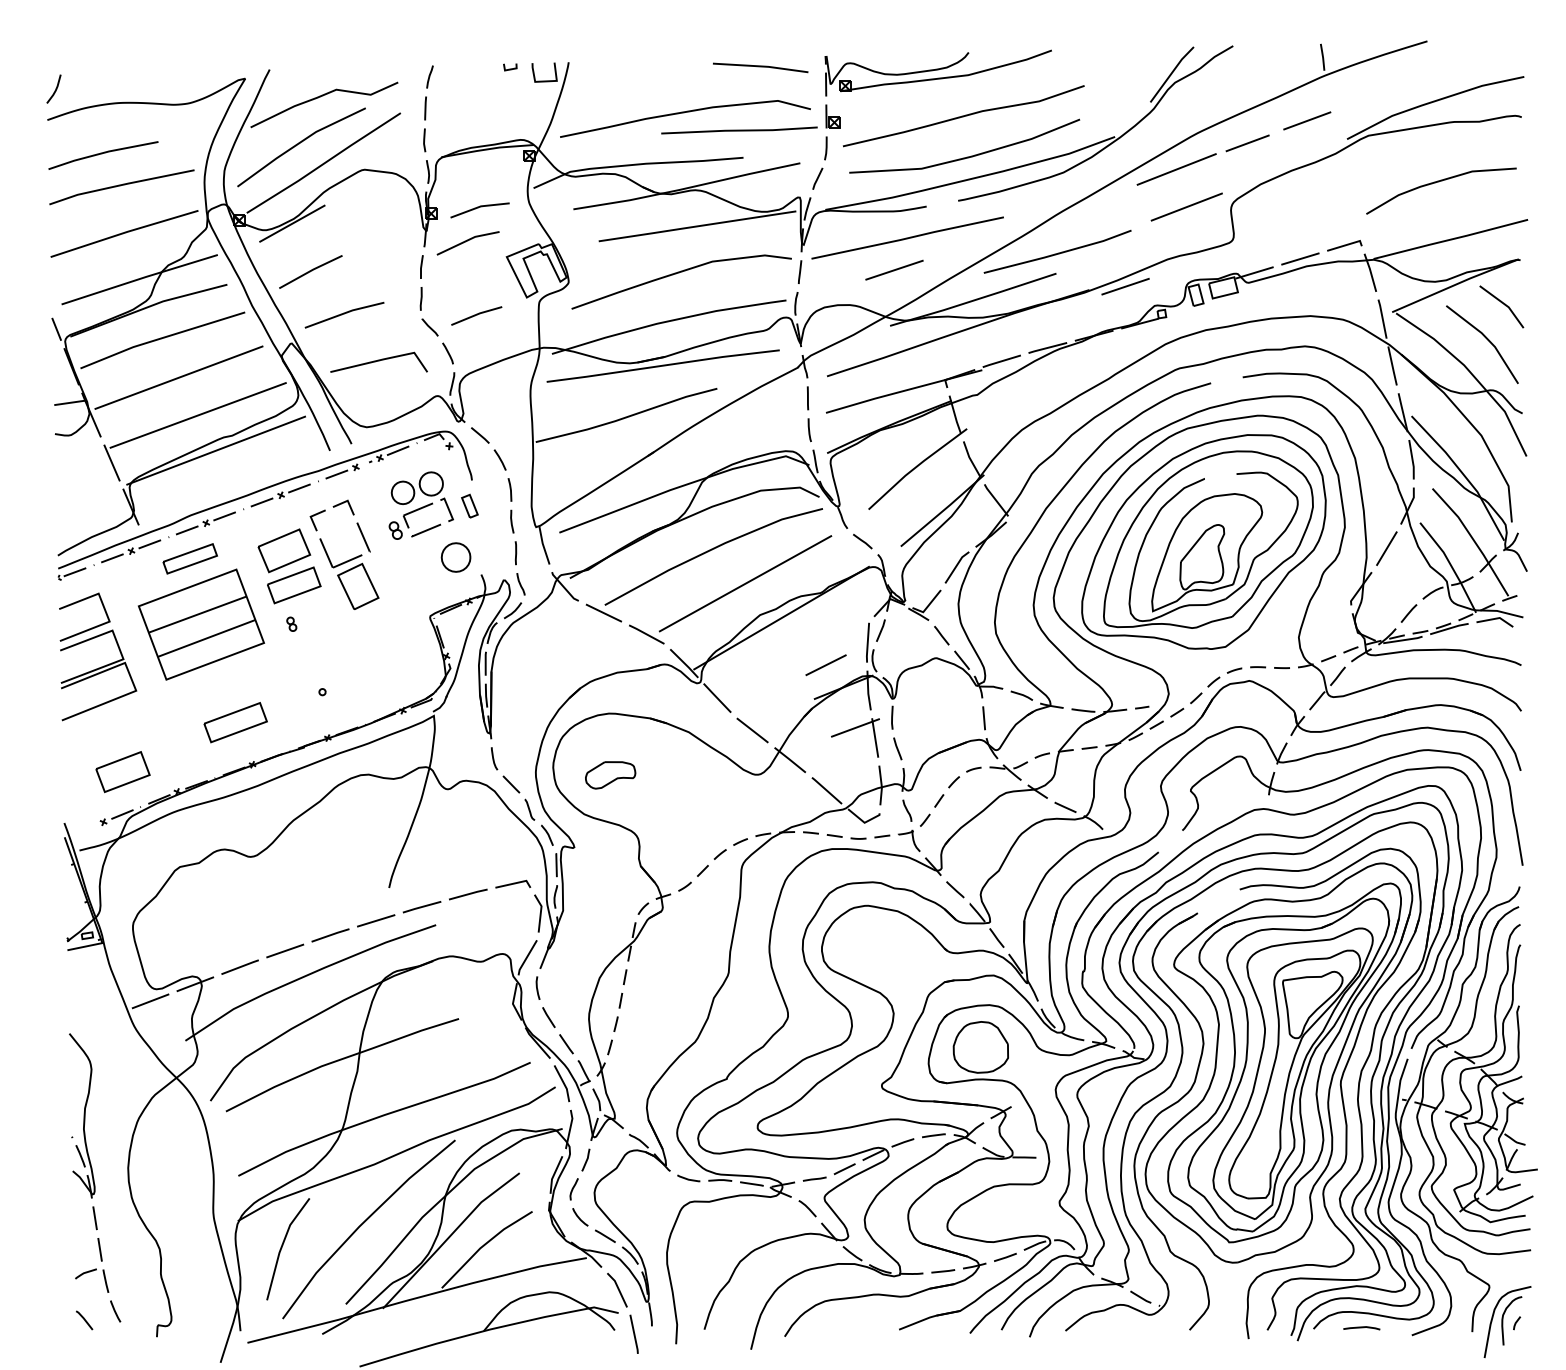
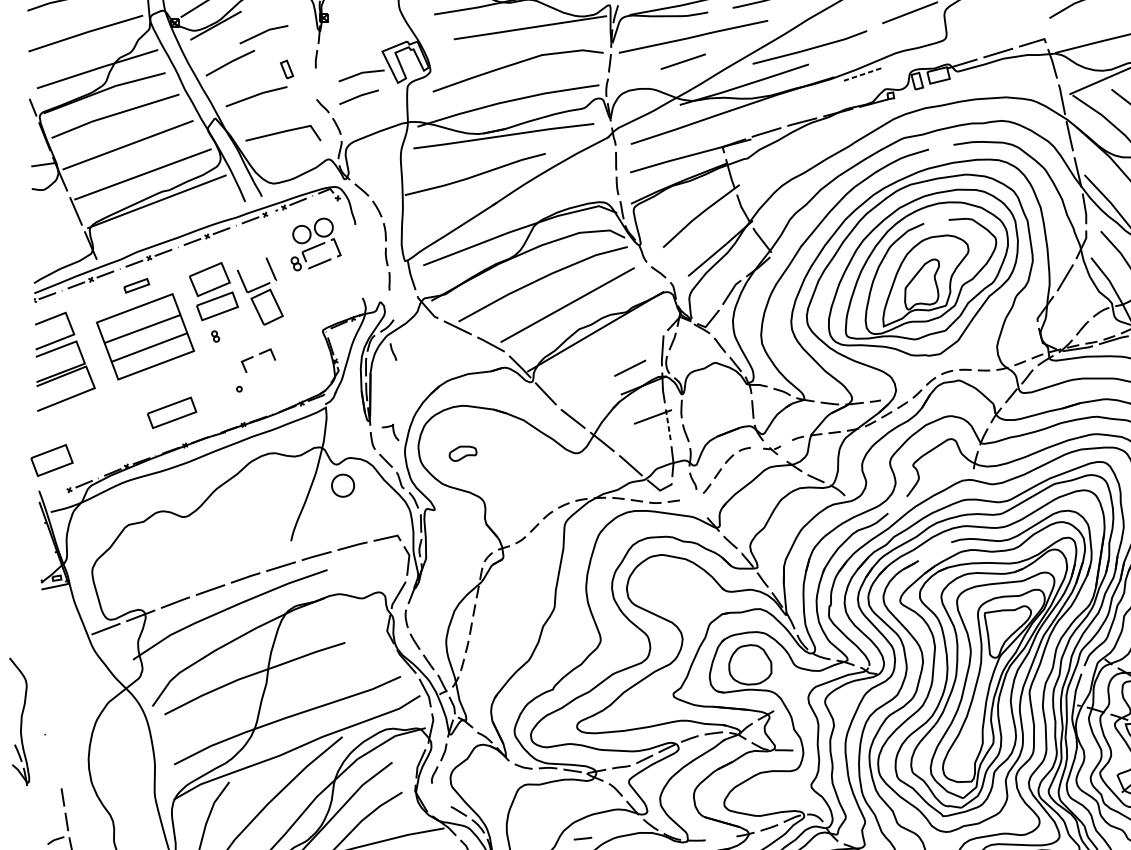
line: (478, 208) -> (360, 74), moved
line: (467, 241) -> (263, 33), moved
line: (1125, 286) -> (862, 74), solid -> dashed
line: (420, 298) -> (315, 83), removed
part: (469, 505) -> (286, 68), moved
part: (325, 511) -> (253, 357), moved
part: (455, 557) -> (342, 485), moved
part: (189, 558) -> (136, 285), size x0.6
curve: (520, 584) -> (393, 352), moved
line: (874, 736) -> (667, 423), solid -> dashed
part: (1008, 770) -> (771, 450), size x0.6
part: (122, 772) -> (51, 460), moved
part: (610, 775) -> (462, 453), size x0.7
part: (909, 840) -> (390, 432), moved
part: (82, 1115) -> (19, 721), moved
curve: (579, 1217) -> (438, 796), removed
line: (943, 1271) -> (583, 838), moved

